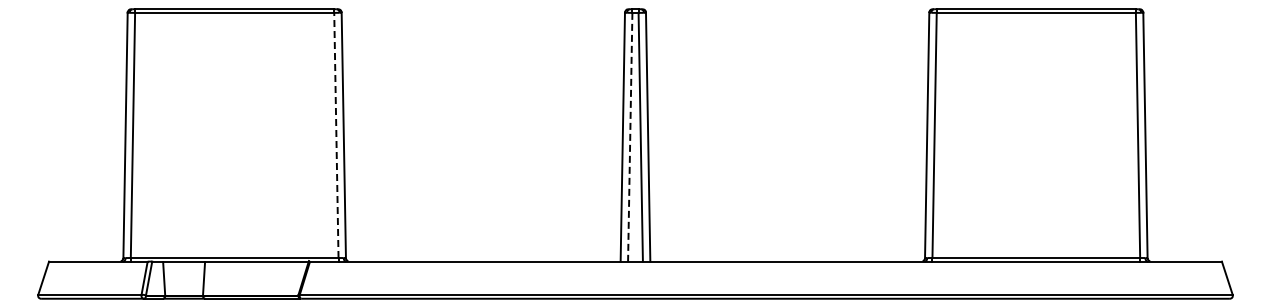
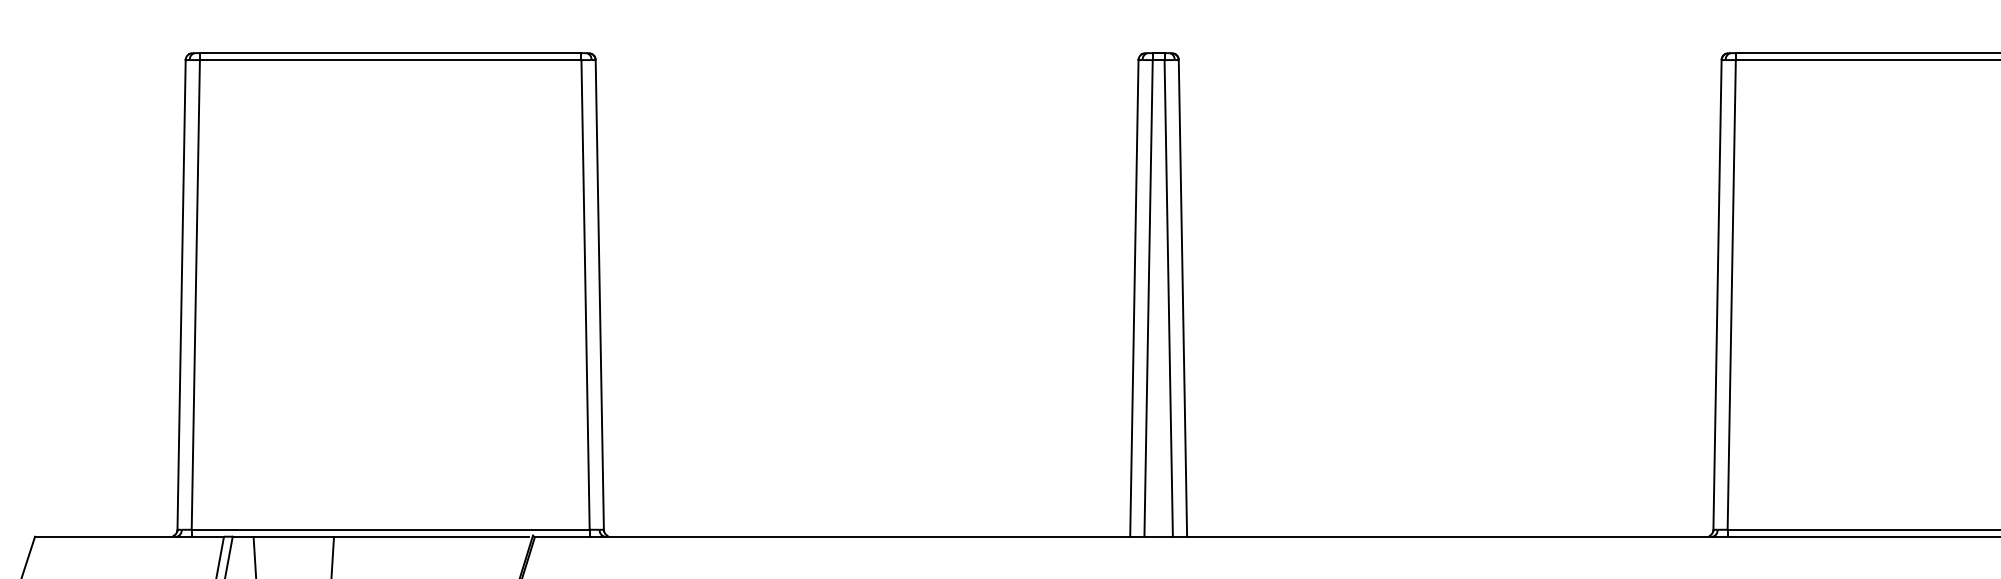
line: (336, 135) -> (585, 295), dashed -> solid
line: (630, 137) -> (1149, 298), dashed -> solid

